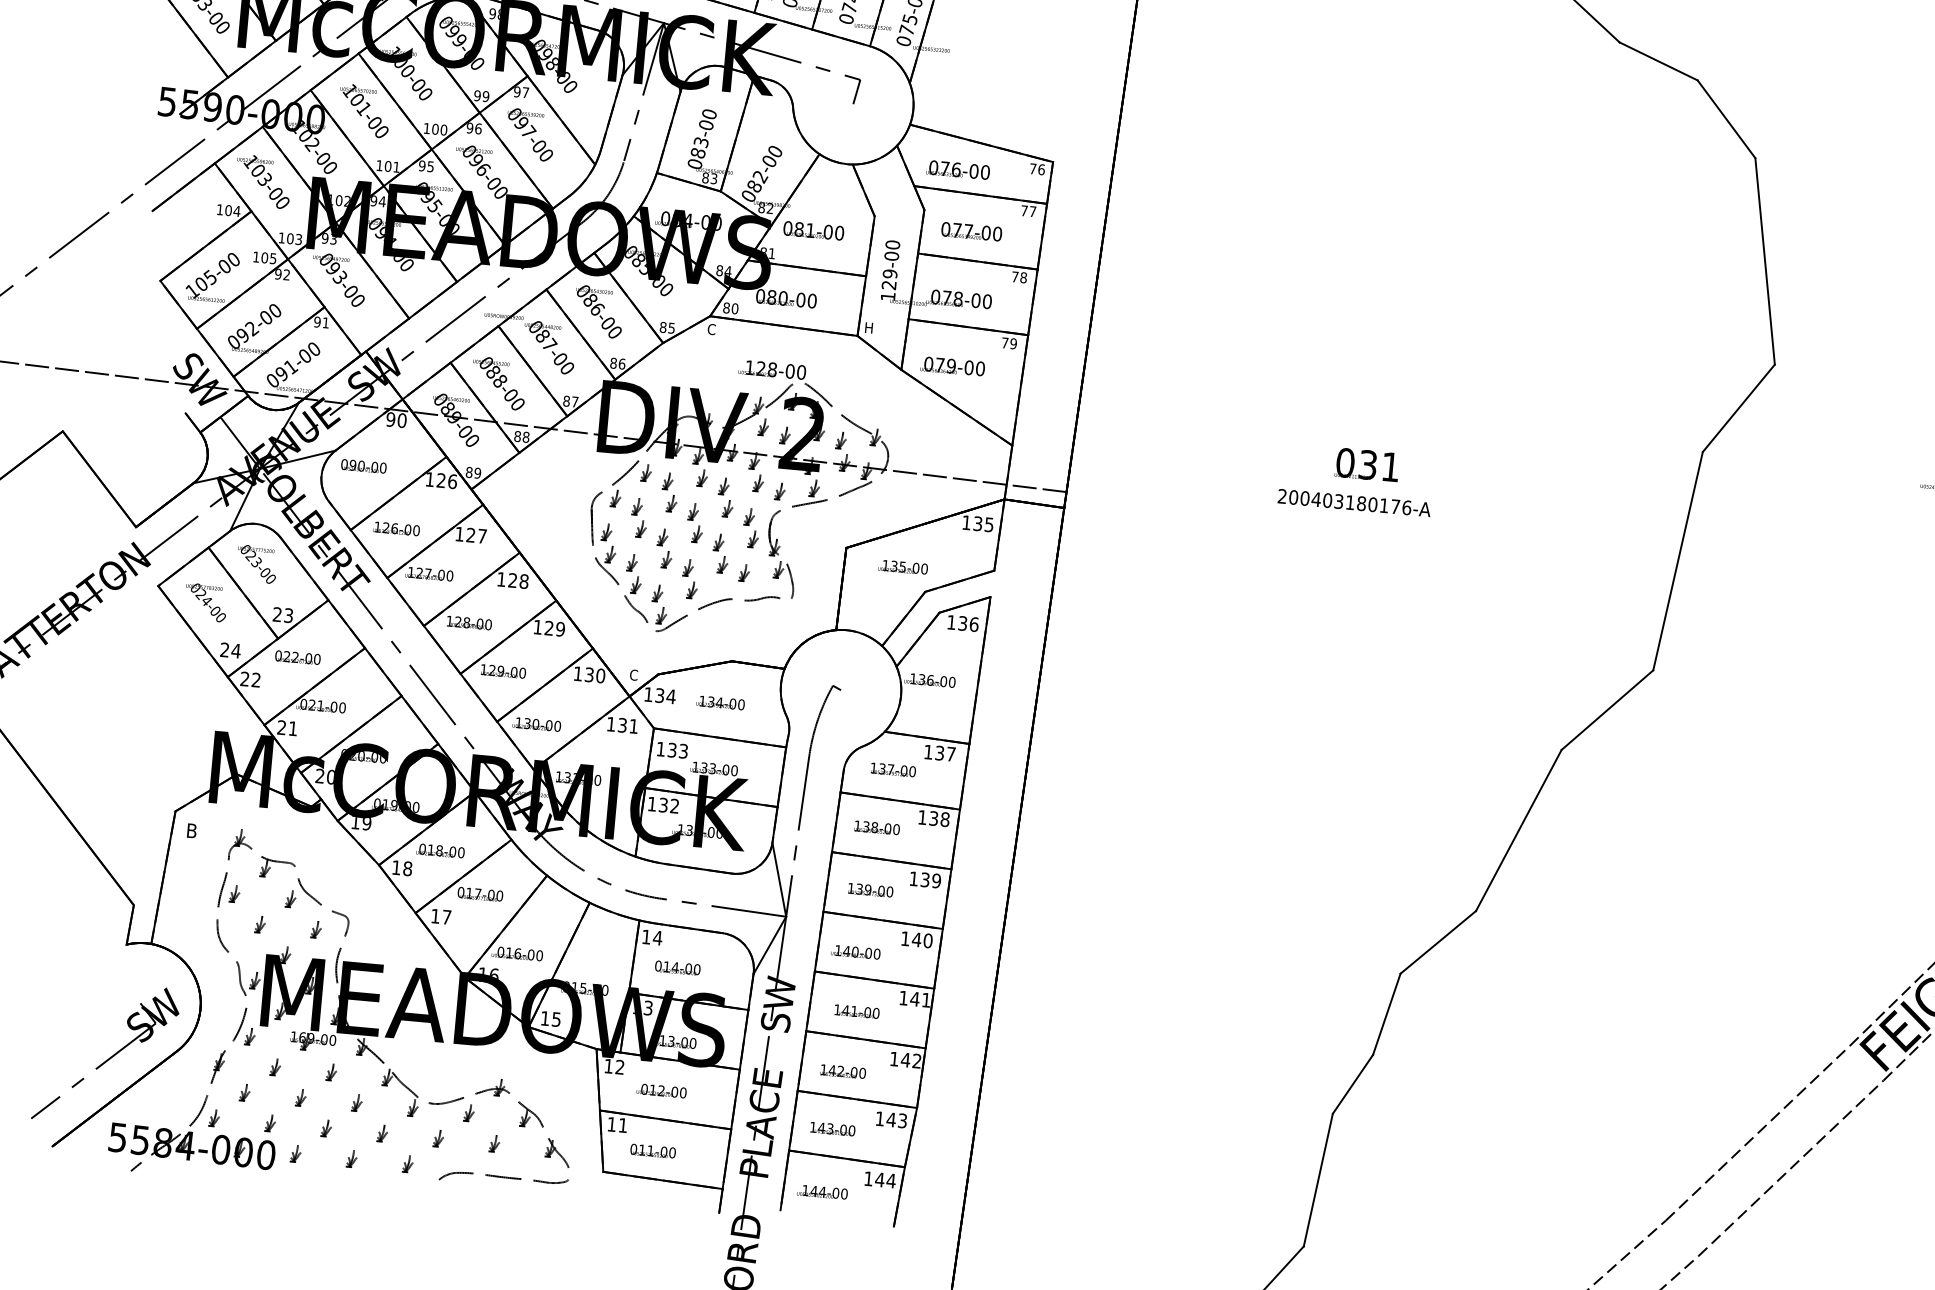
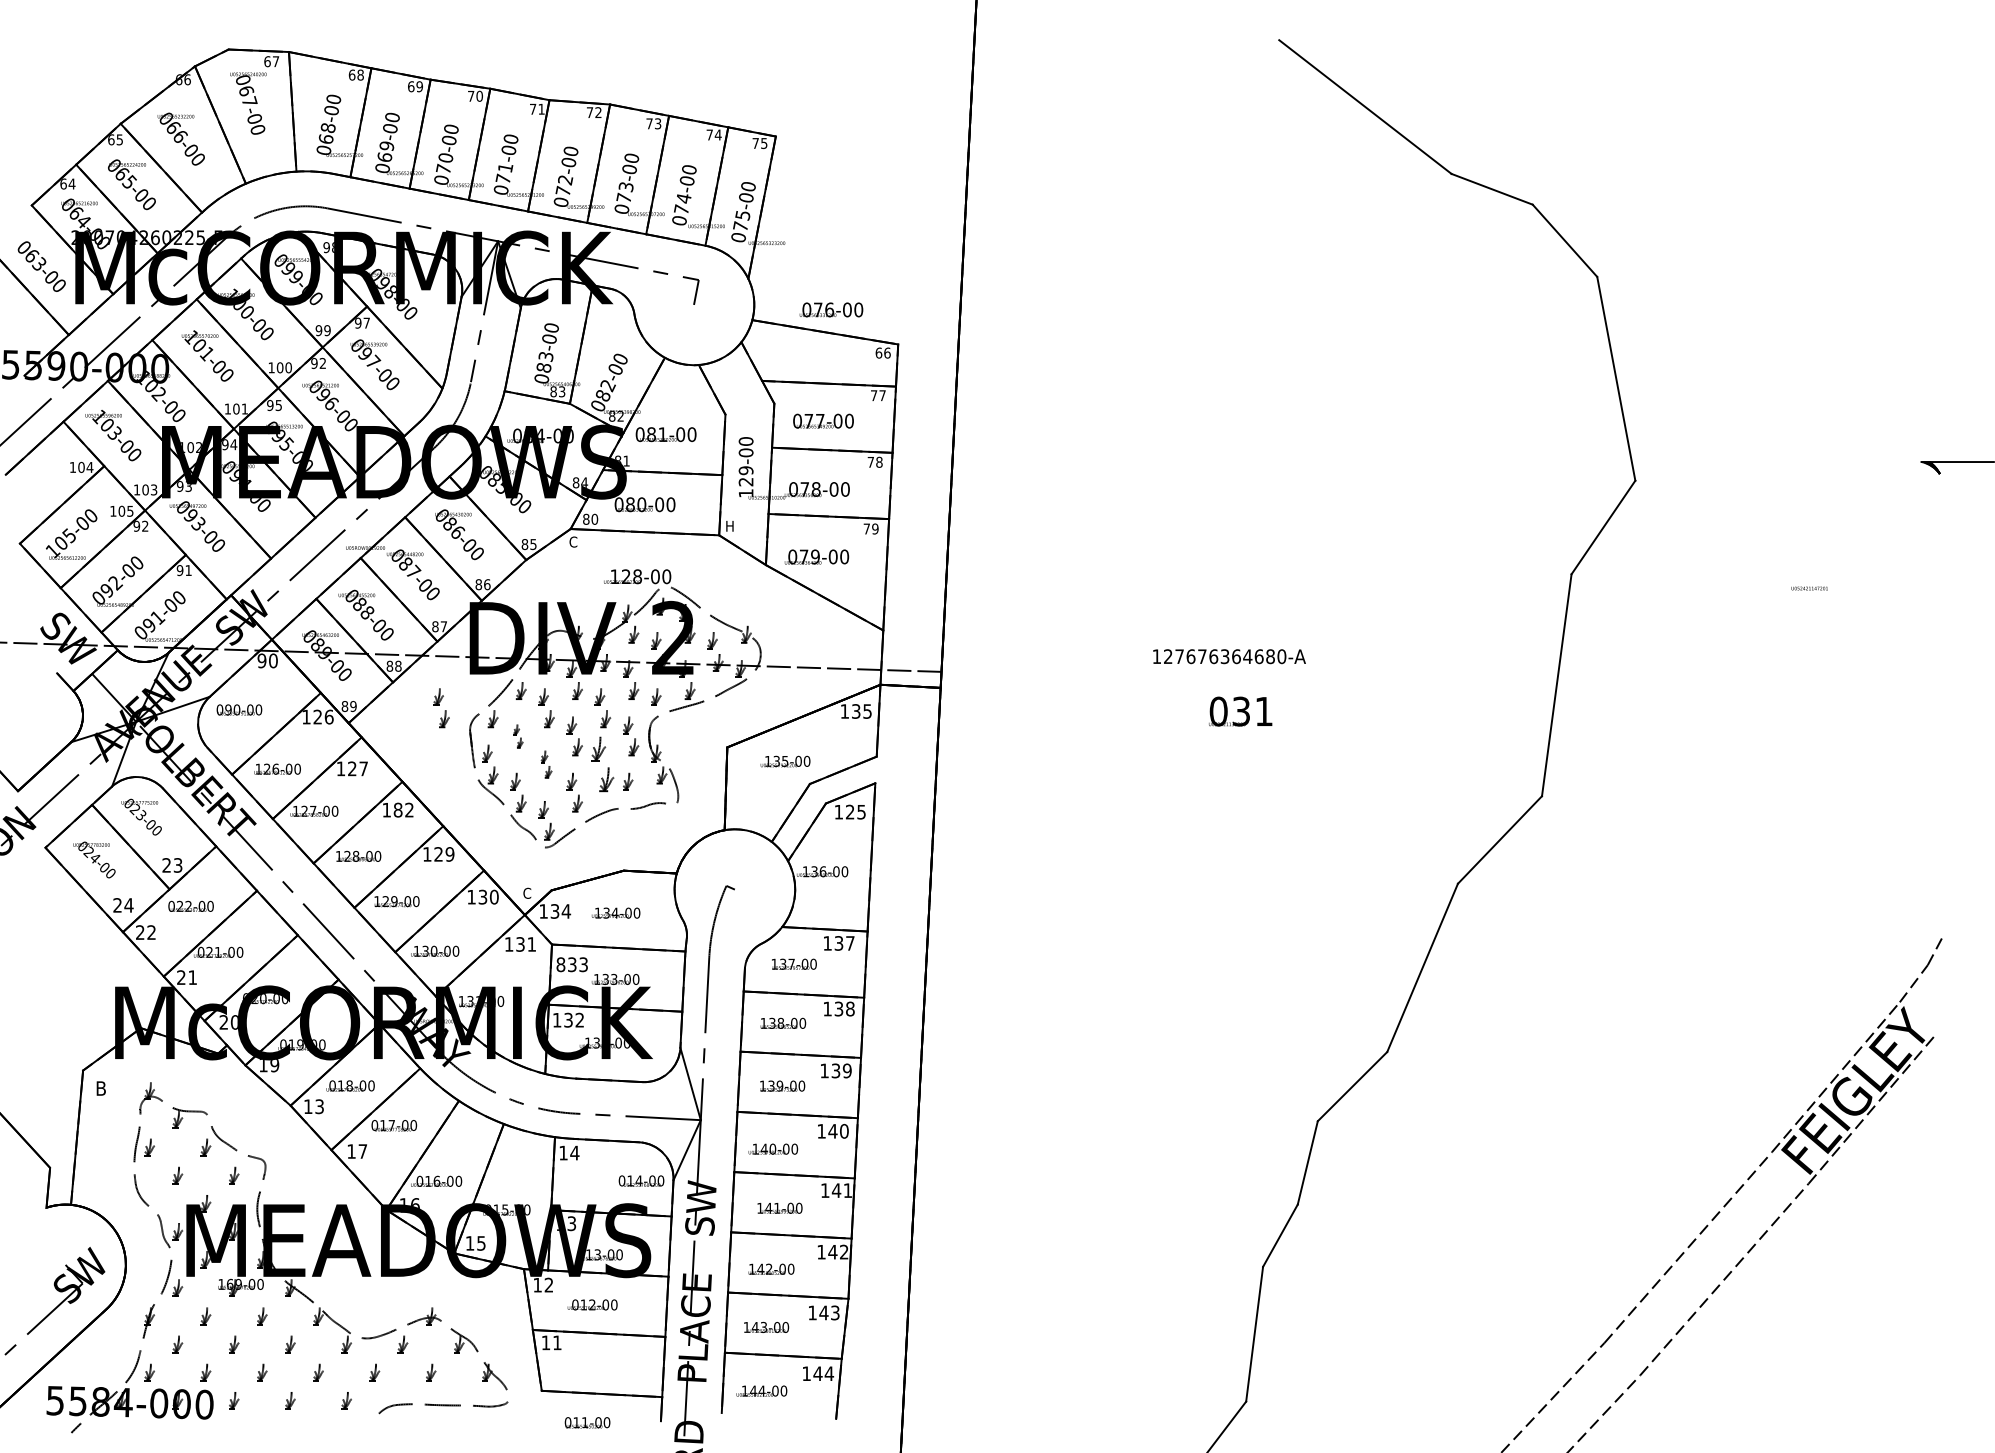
text: (478, 127) -> (322, 362), 96 -> 92
text: (1032, 168) -> (878, 352), 76 -> 66
text: (958, 169) -> (831, 309), moved
text: (1367, 464) -> (1240, 711), moved
part: (565, 483) -> (441, 708), added
text: (1344, 501) -> (1219, 656), 200403180176-A -> 127676364680-A
part: (639, 518) -> (518, 736), size x0.6
part: (664, 548) -> (546, 764), size x0.7
part: (720, 553) -> (602, 764), size x1.4
text: (518, 580) -> (403, 809), 128 -> 182
text: (969, 623) -> (856, 811), 136 -> 125
text: (660, 748) -> (560, 964), 133 -> 833
text: (407, 868) -> (319, 1106), 18 -> 13
text: (677, 967) -> (641, 1180), moved
text: (653, 1150) -> (587, 1422), moved

